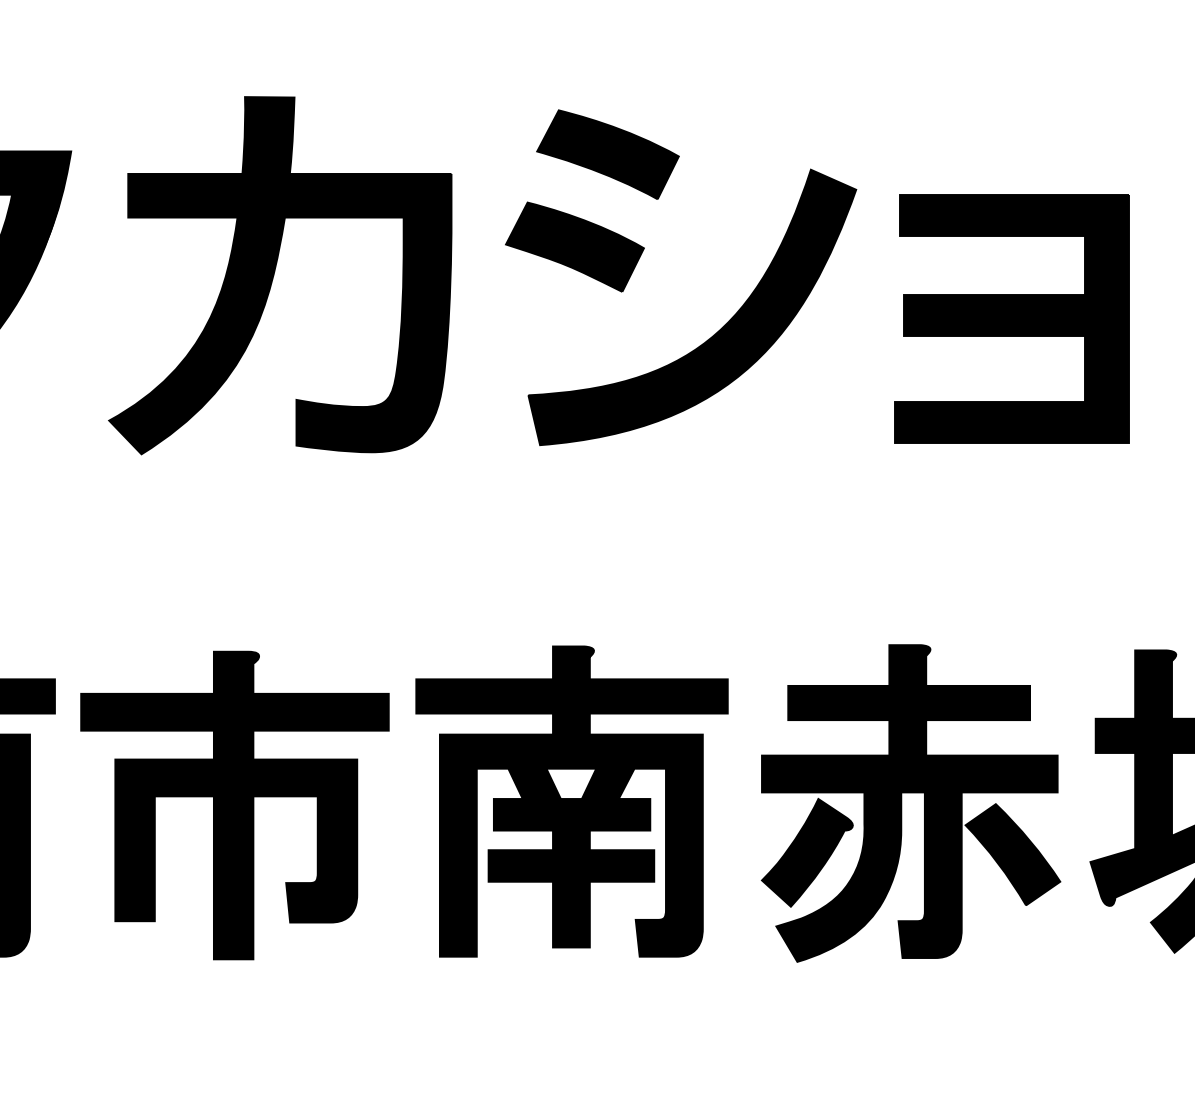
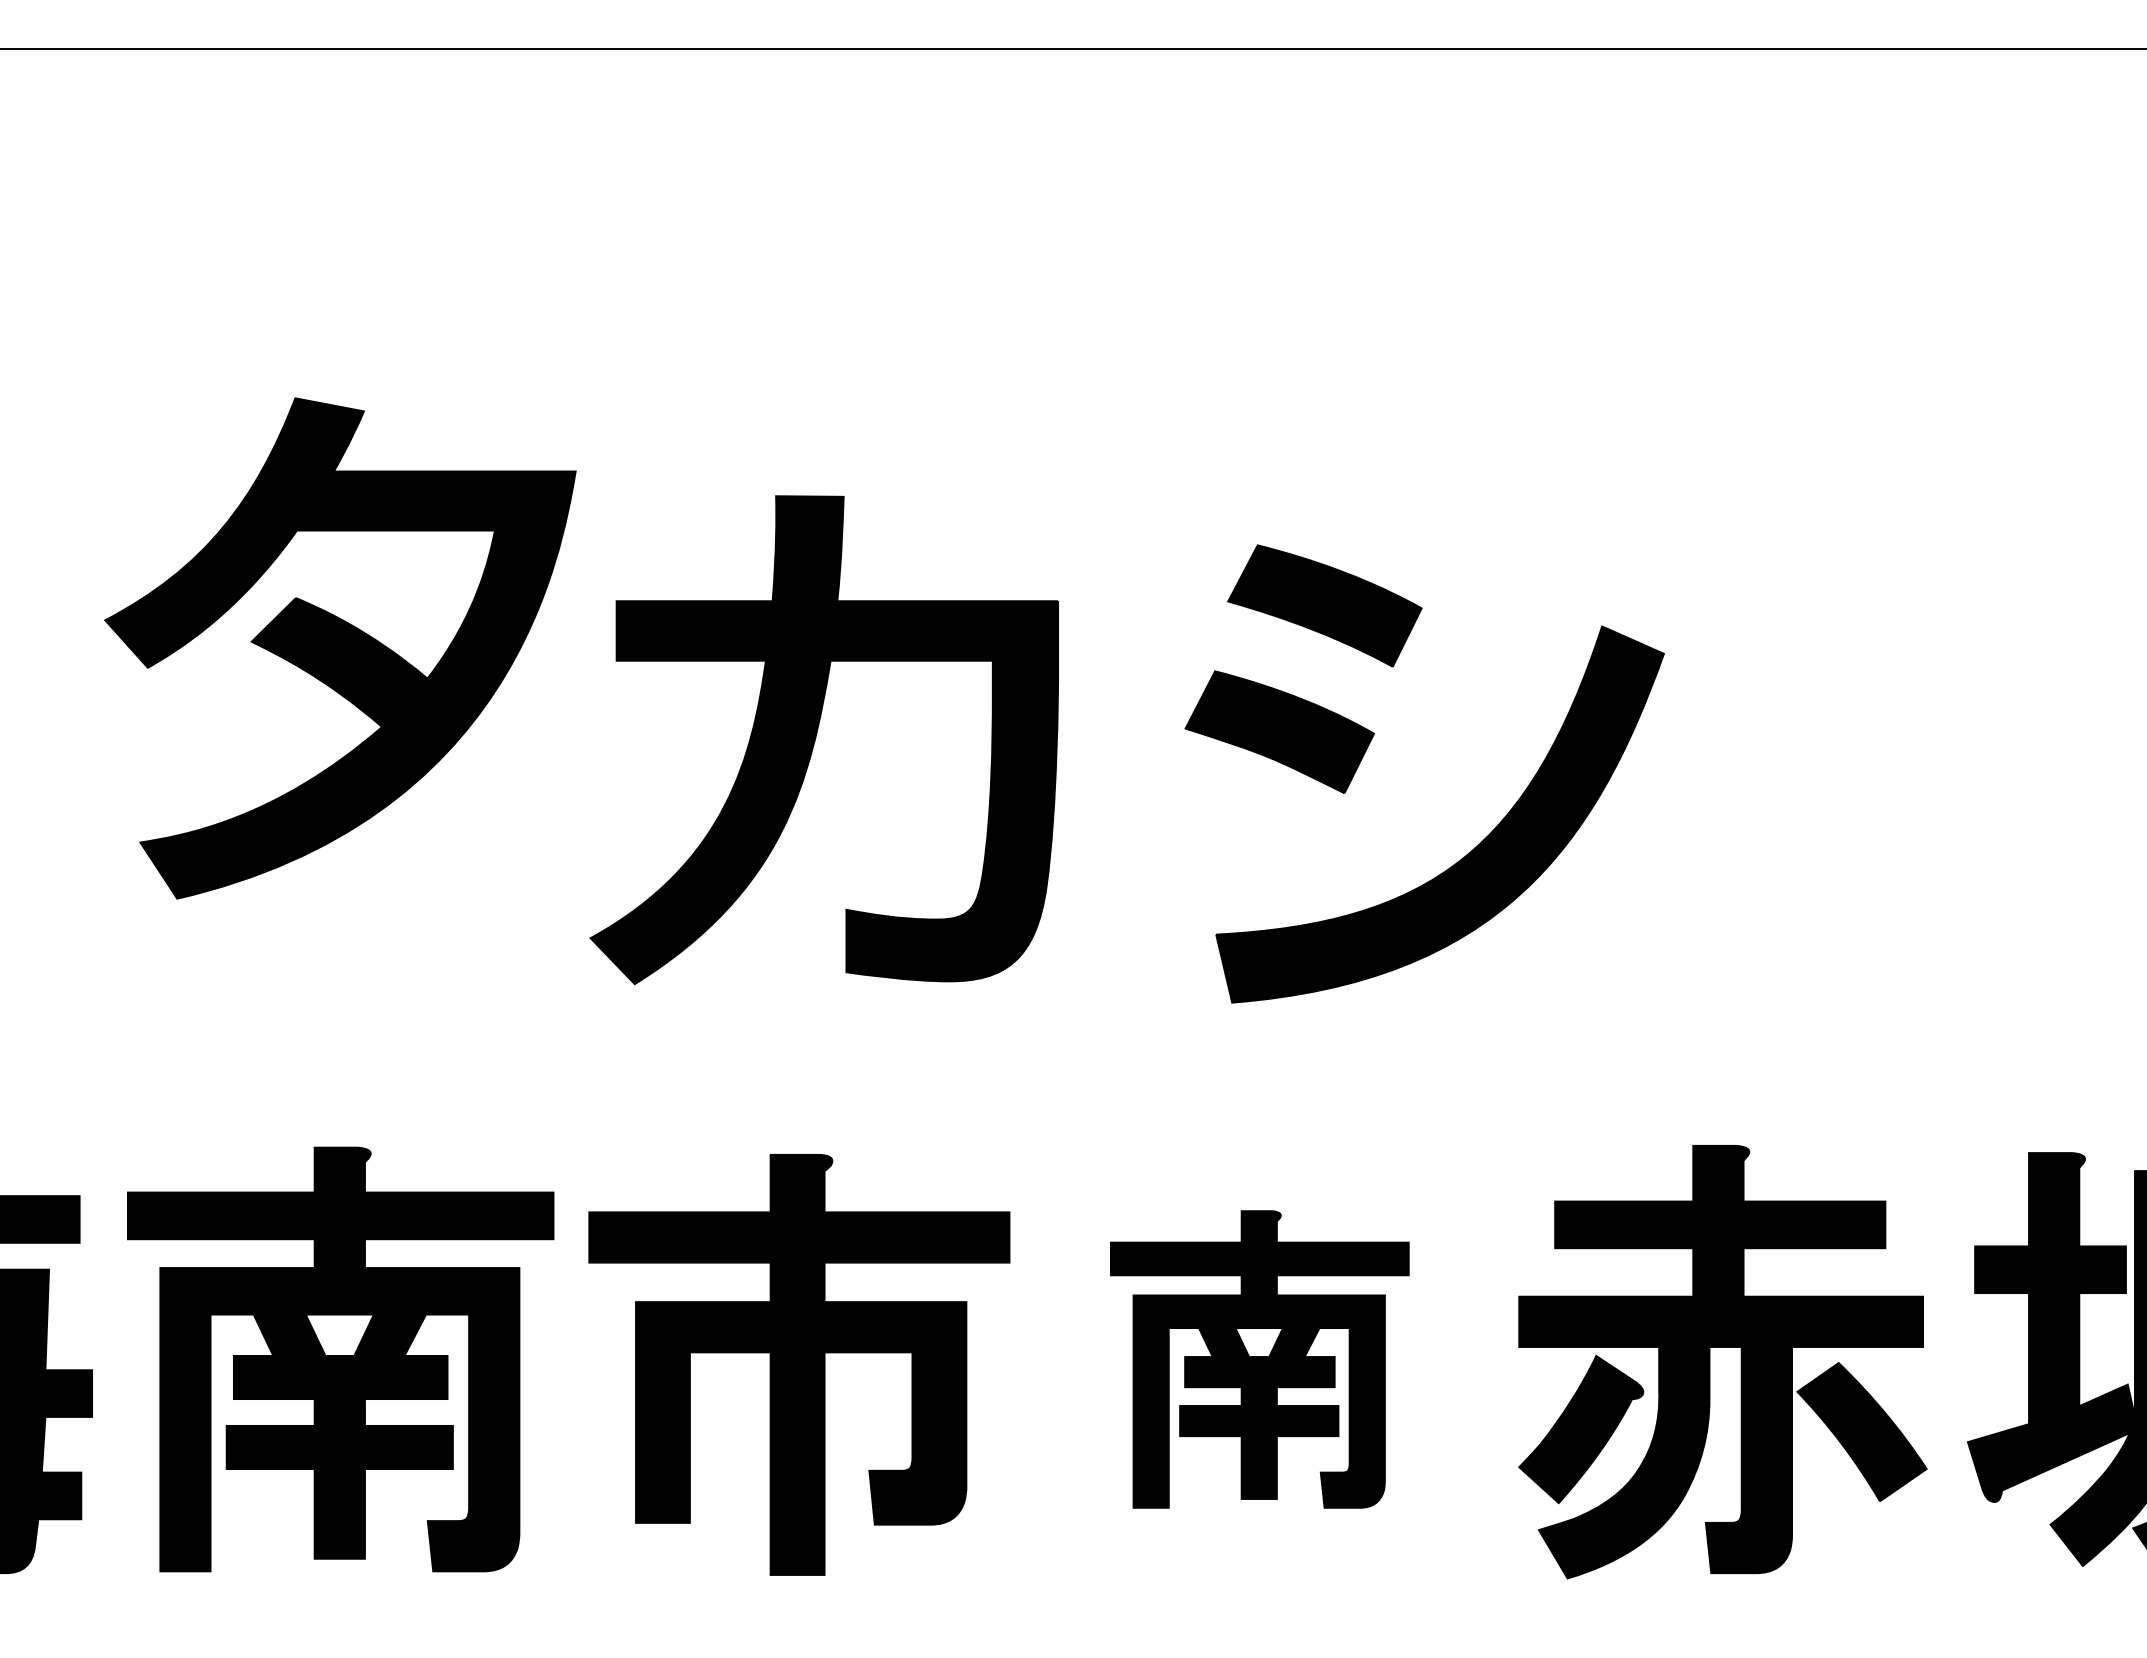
part: (640, 256) -> (1369, 745), moved
part: (274, 274) -> (816, 738), moved
part: (1012, 319) -> (1861, 700), removed
part: (571, 801) -> (1259, 1359), size x0.7

